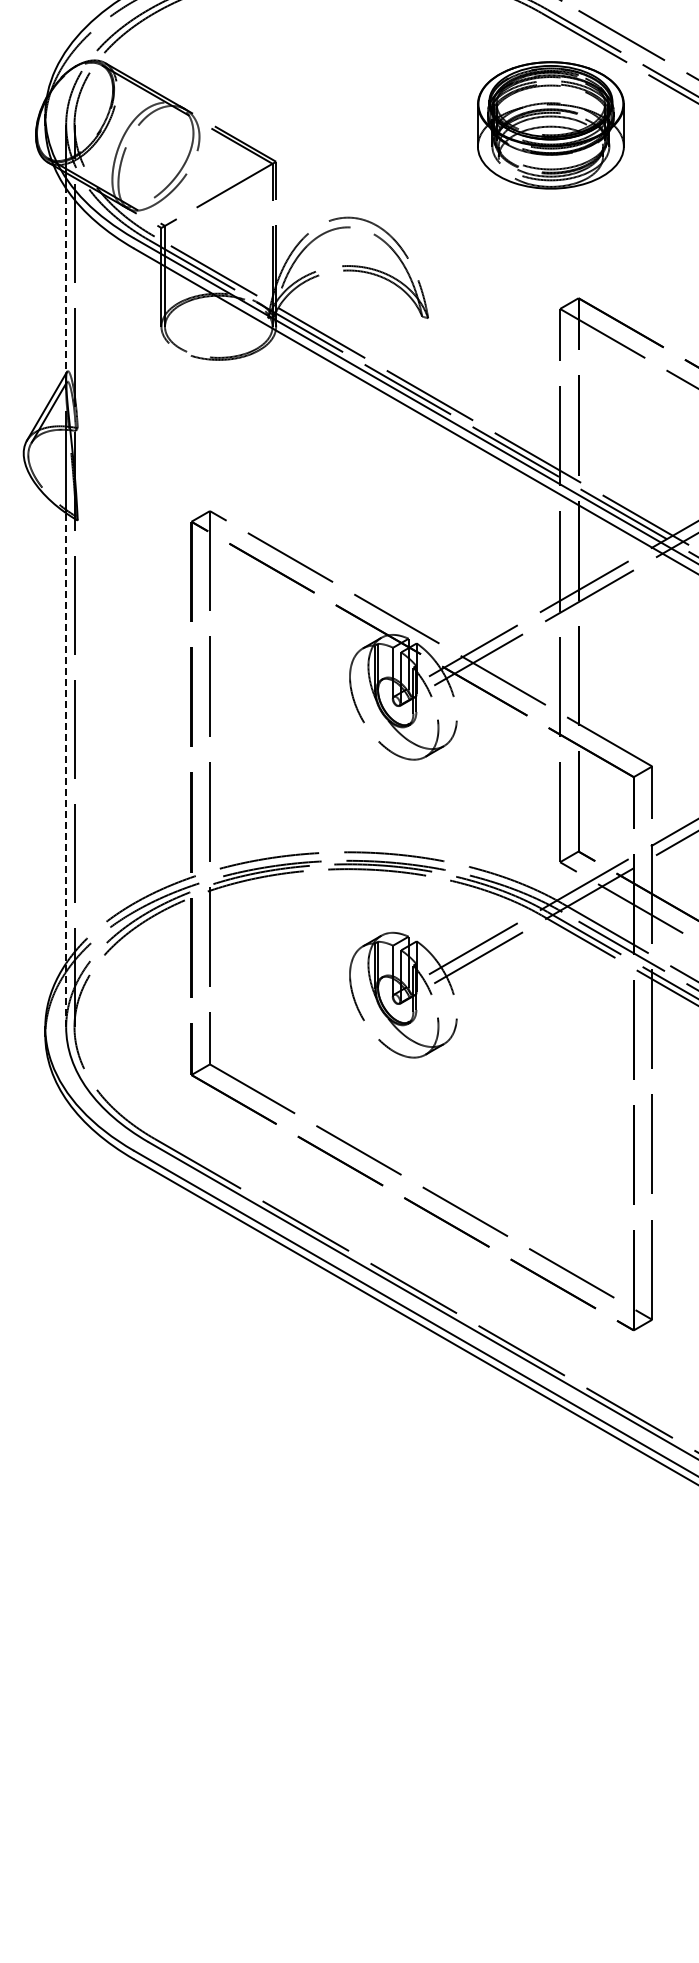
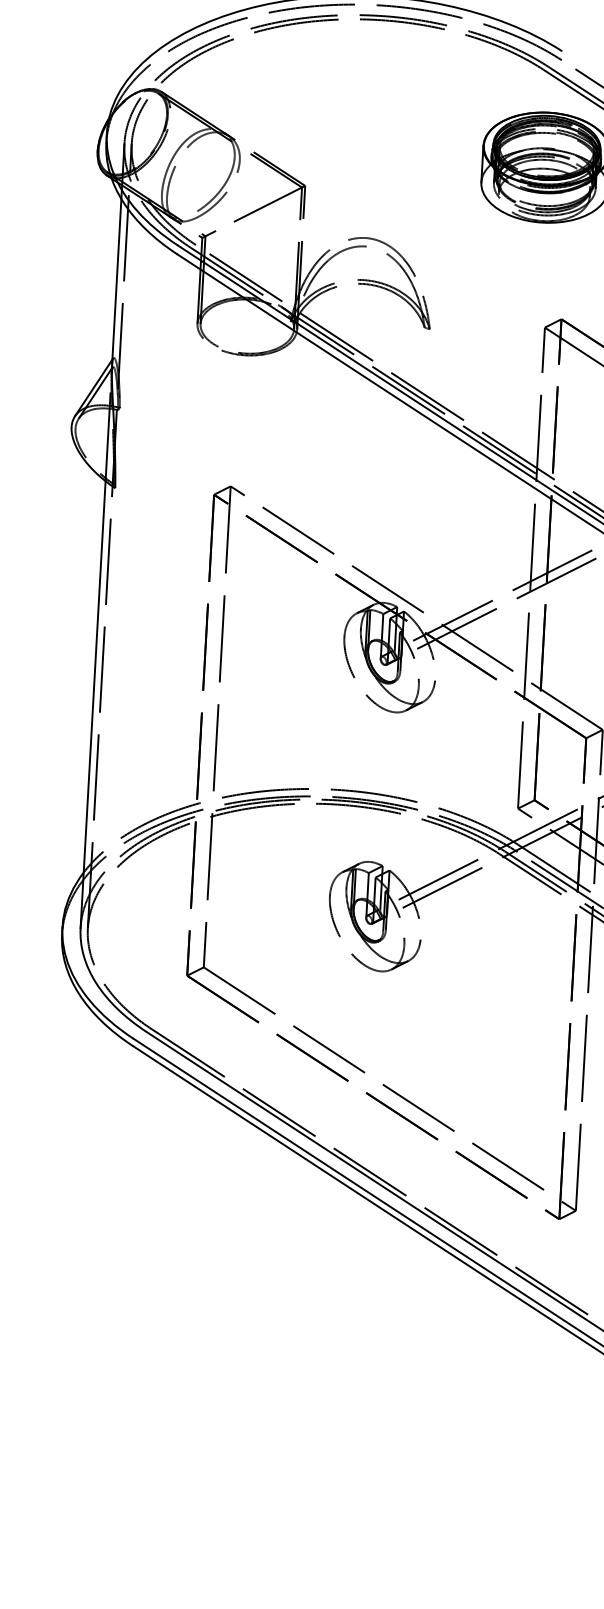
line: (66, 284) -> (117, 282), dashed -> solid
line: (66, 770) -> (93, 704), dashed -> solid

